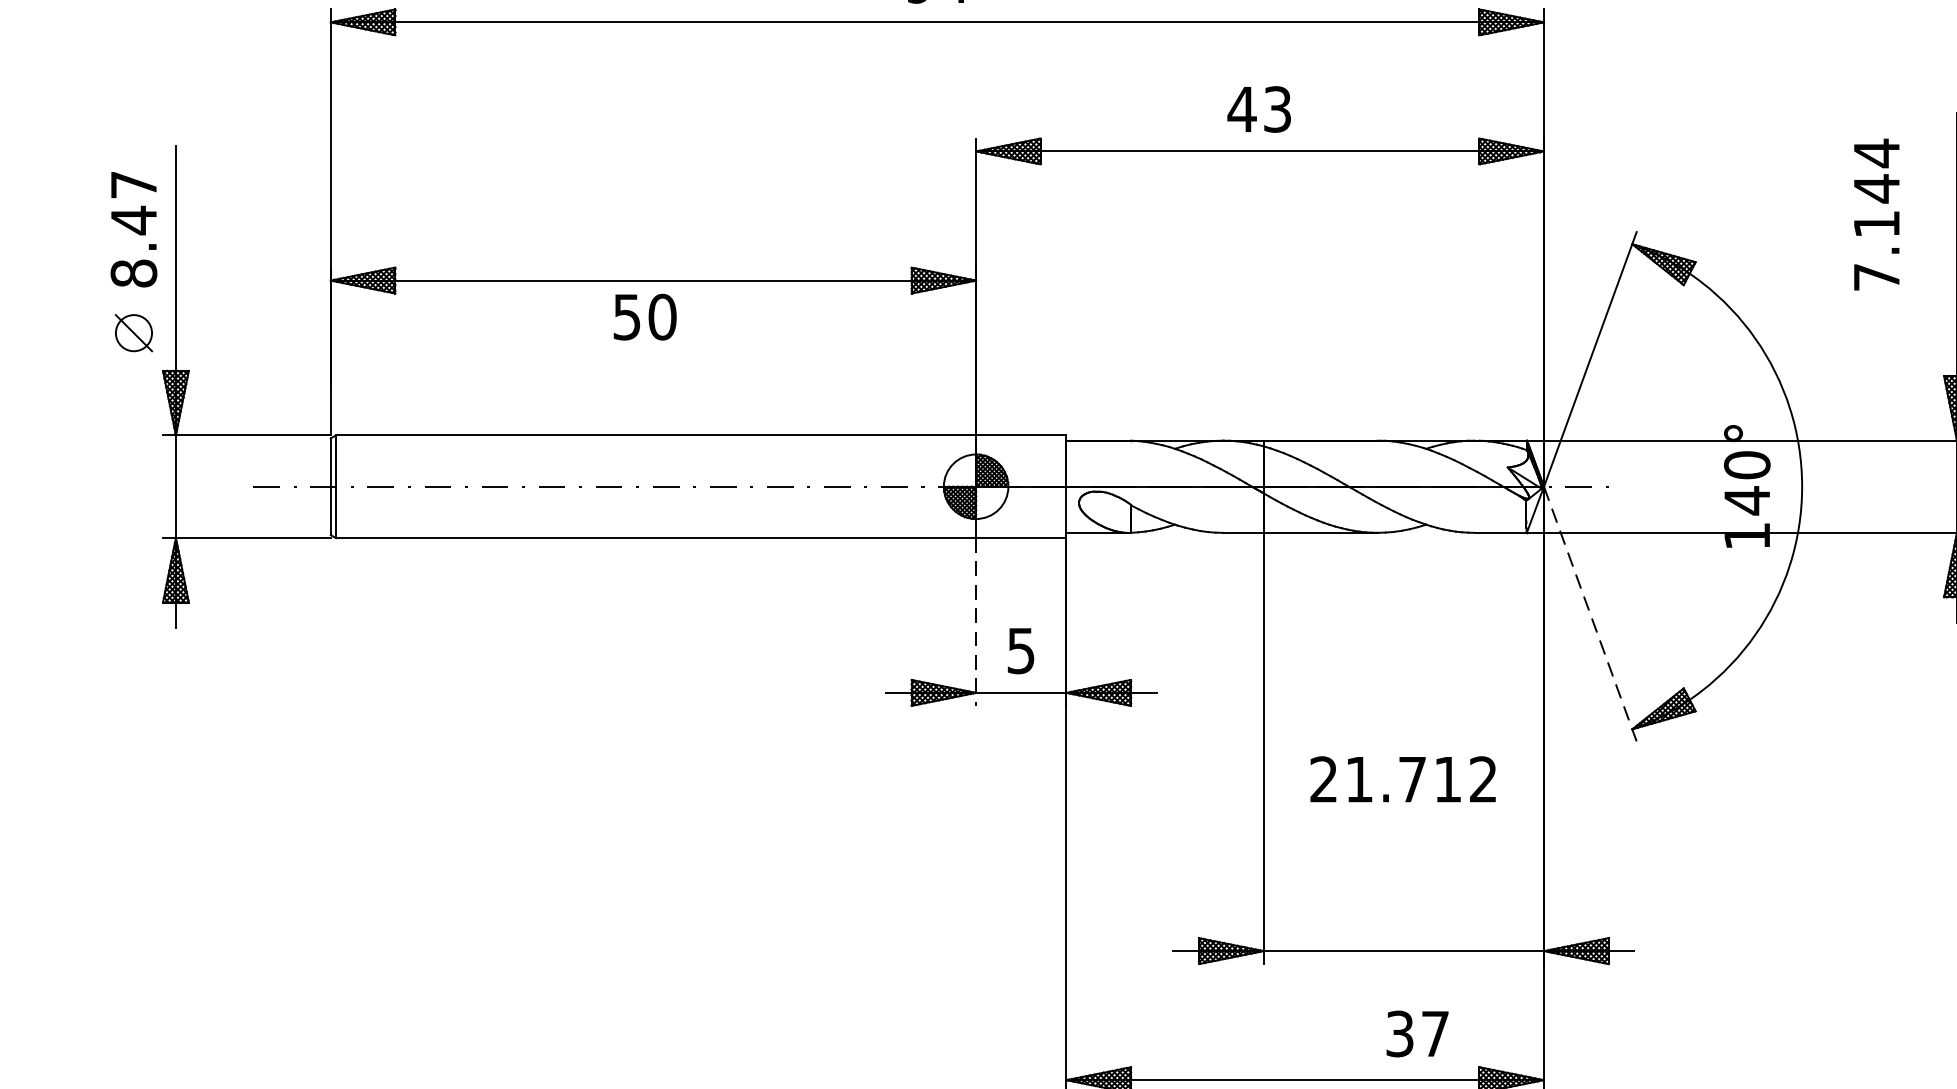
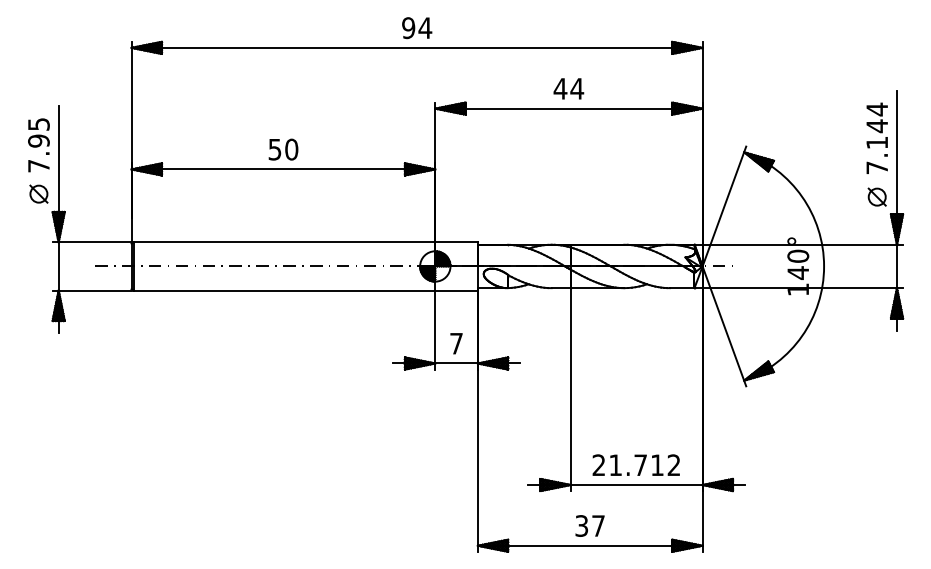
text: (1278, 108) -> (577, 88), 43 -> 44
text: (1875, 212) -> (876, 137), moved
text: (133, 229) -> (38, 145), 8.47 -> 7.95
text: (645, 316) -> (283, 149), moved
part: (1913, 338) -> (876, 196), added
line: (1590, 614) -> (724, 326), dashed -> solid
line: (976, 622) -> (435, 330), dashed -> solid
text: (1021, 650) -> (456, 343), 5 -> 7
text: (1401, 777) -> (635, 464), moved
text: (1416, 1032) -> (589, 525), moved

